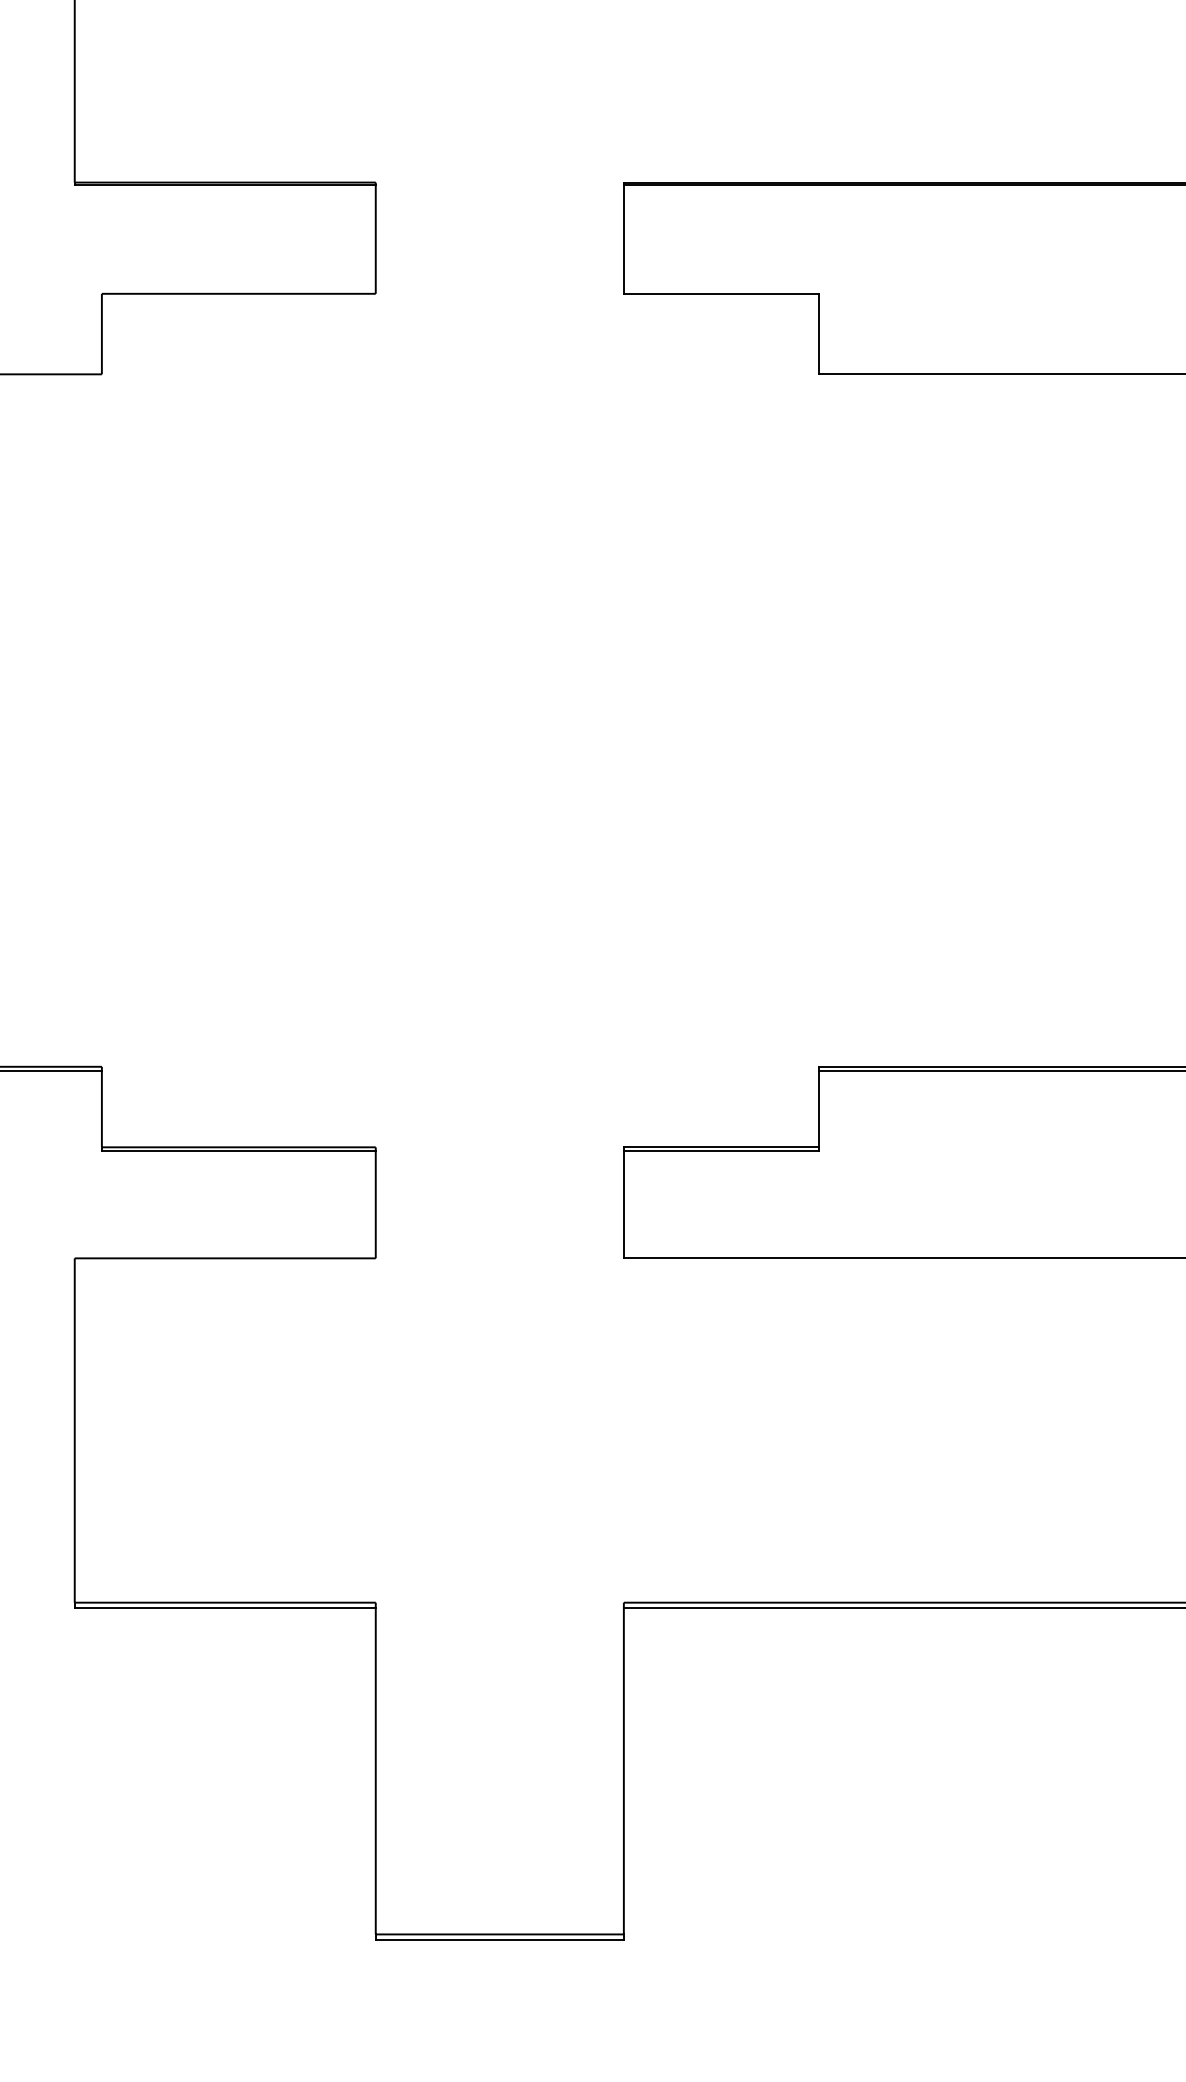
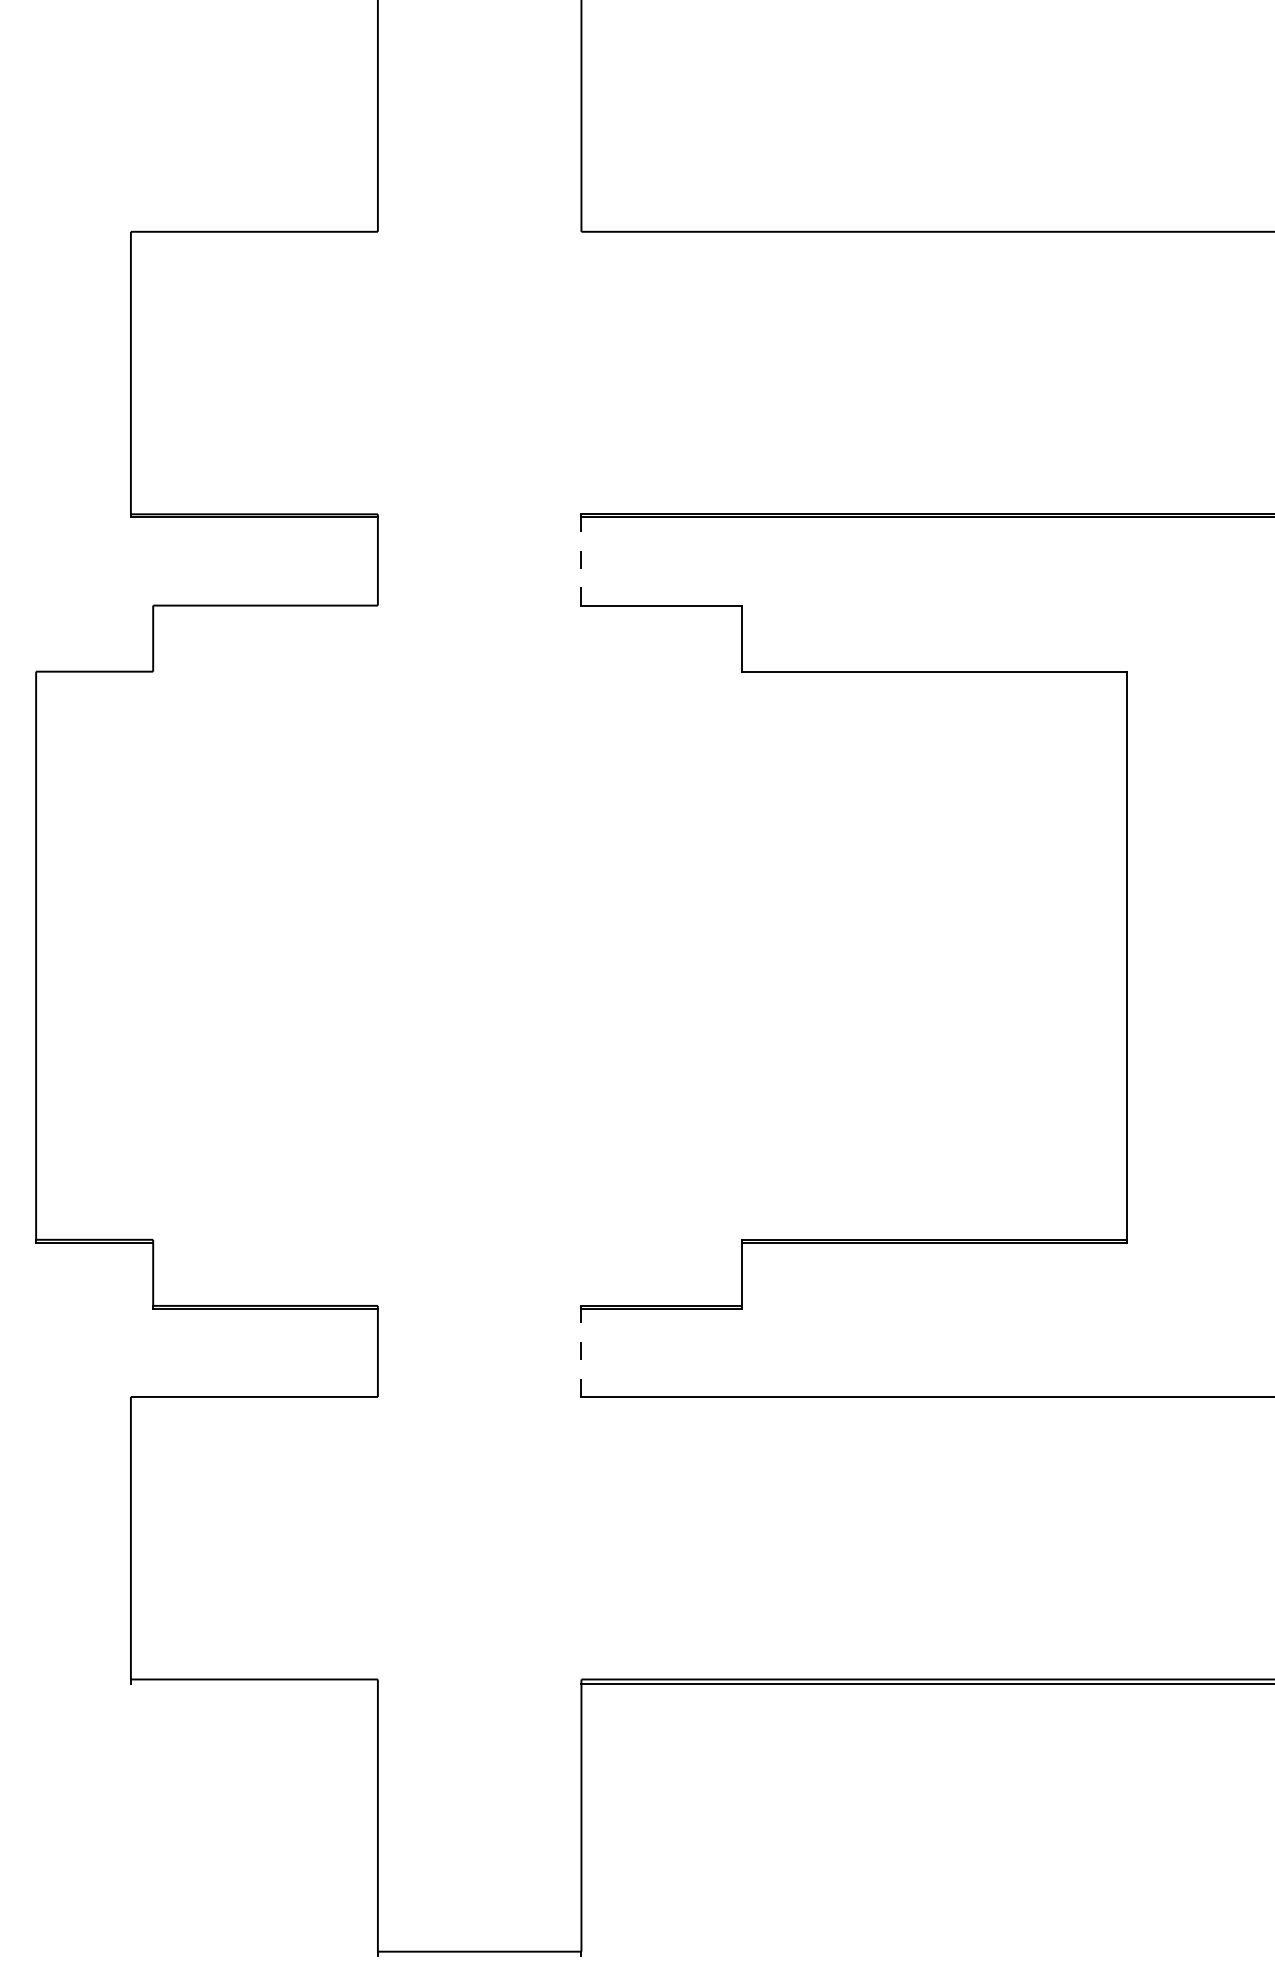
line: (623, 238) -> (581, 560), solid -> dashed
line: (623, 1202) -> (581, 1351), solid -> dashed
line: (224, 1607) -> (253, 1683), removed
line: (499, 1939) -> (479, 1955), removed

